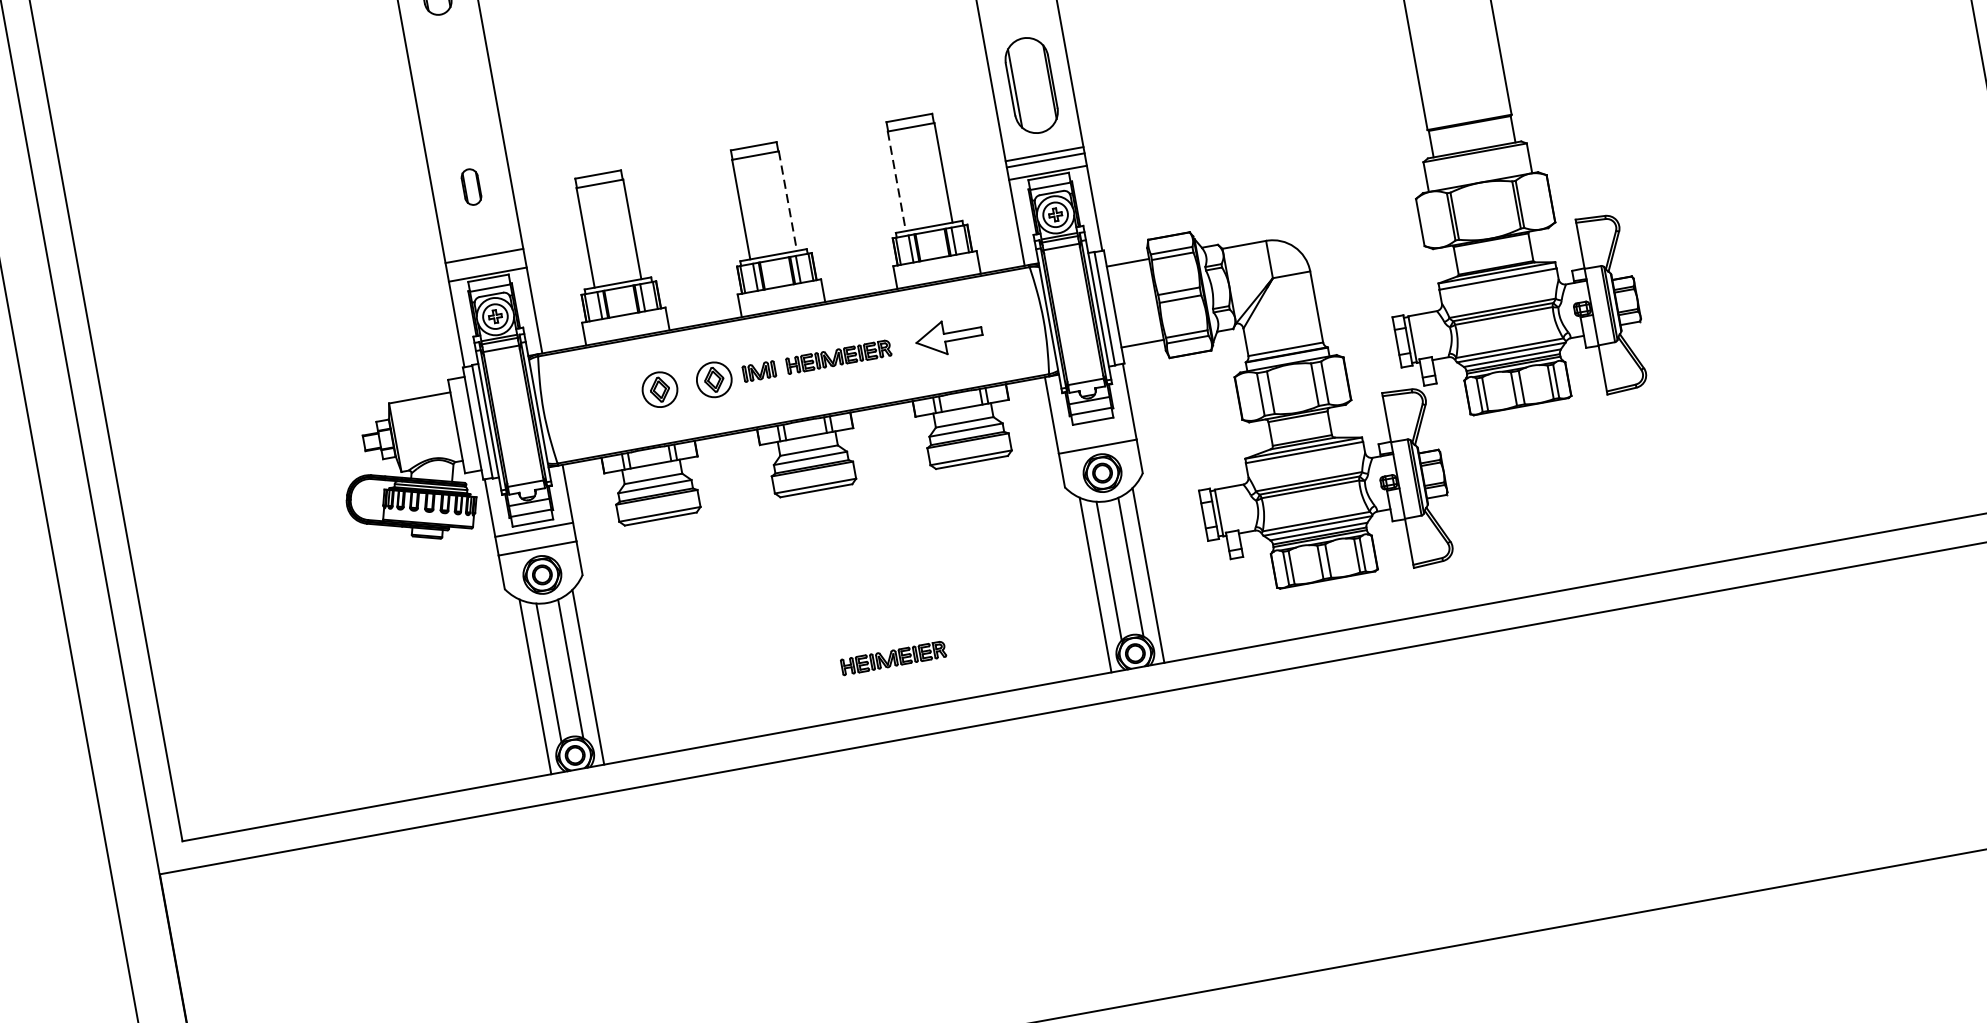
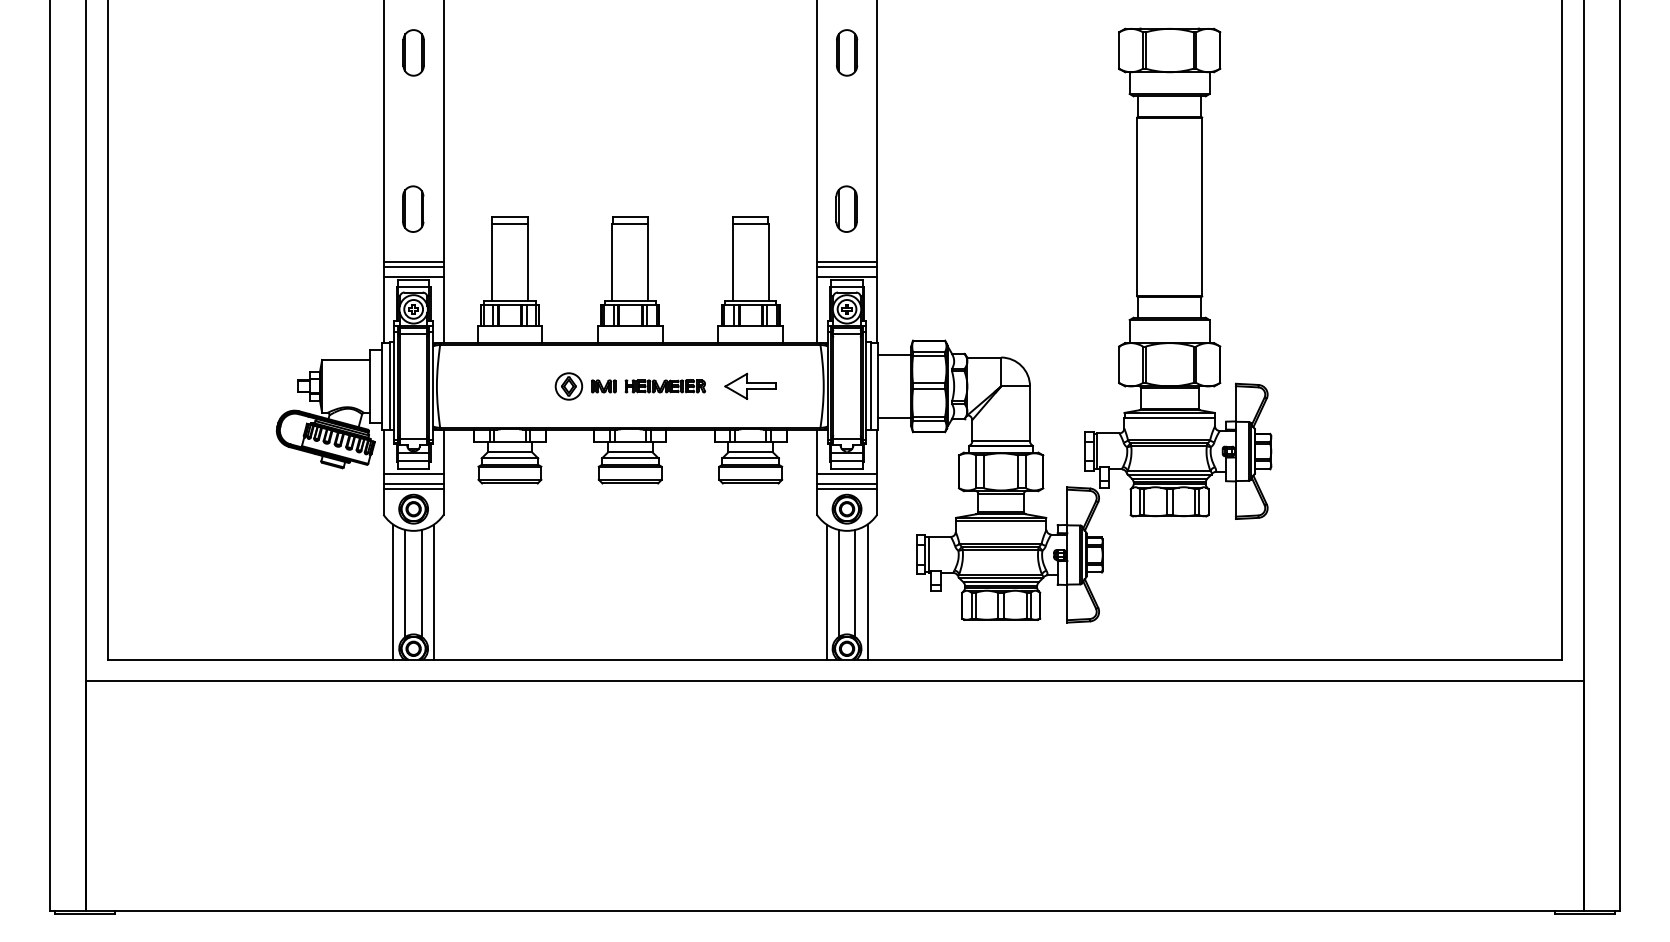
part: (1031, 84) -> (846, 208), size x0.62
line: (896, 181) -> (732, 262), dashed -> solid
part: (471, 186) -> (413, 208), size x1.67
line: (787, 200) -> (648, 262), dashed -> solid
line: (485, 262) -> (413, 267), added
part: (659, 389) -> (526, 386), removed
line: (1093, 428) -> (846, 474), added
line: (1095, 440) -> (846, 483), added
line: (536, 541) -> (413, 483), added
part: (893, 658) -> (665, 619), removed

